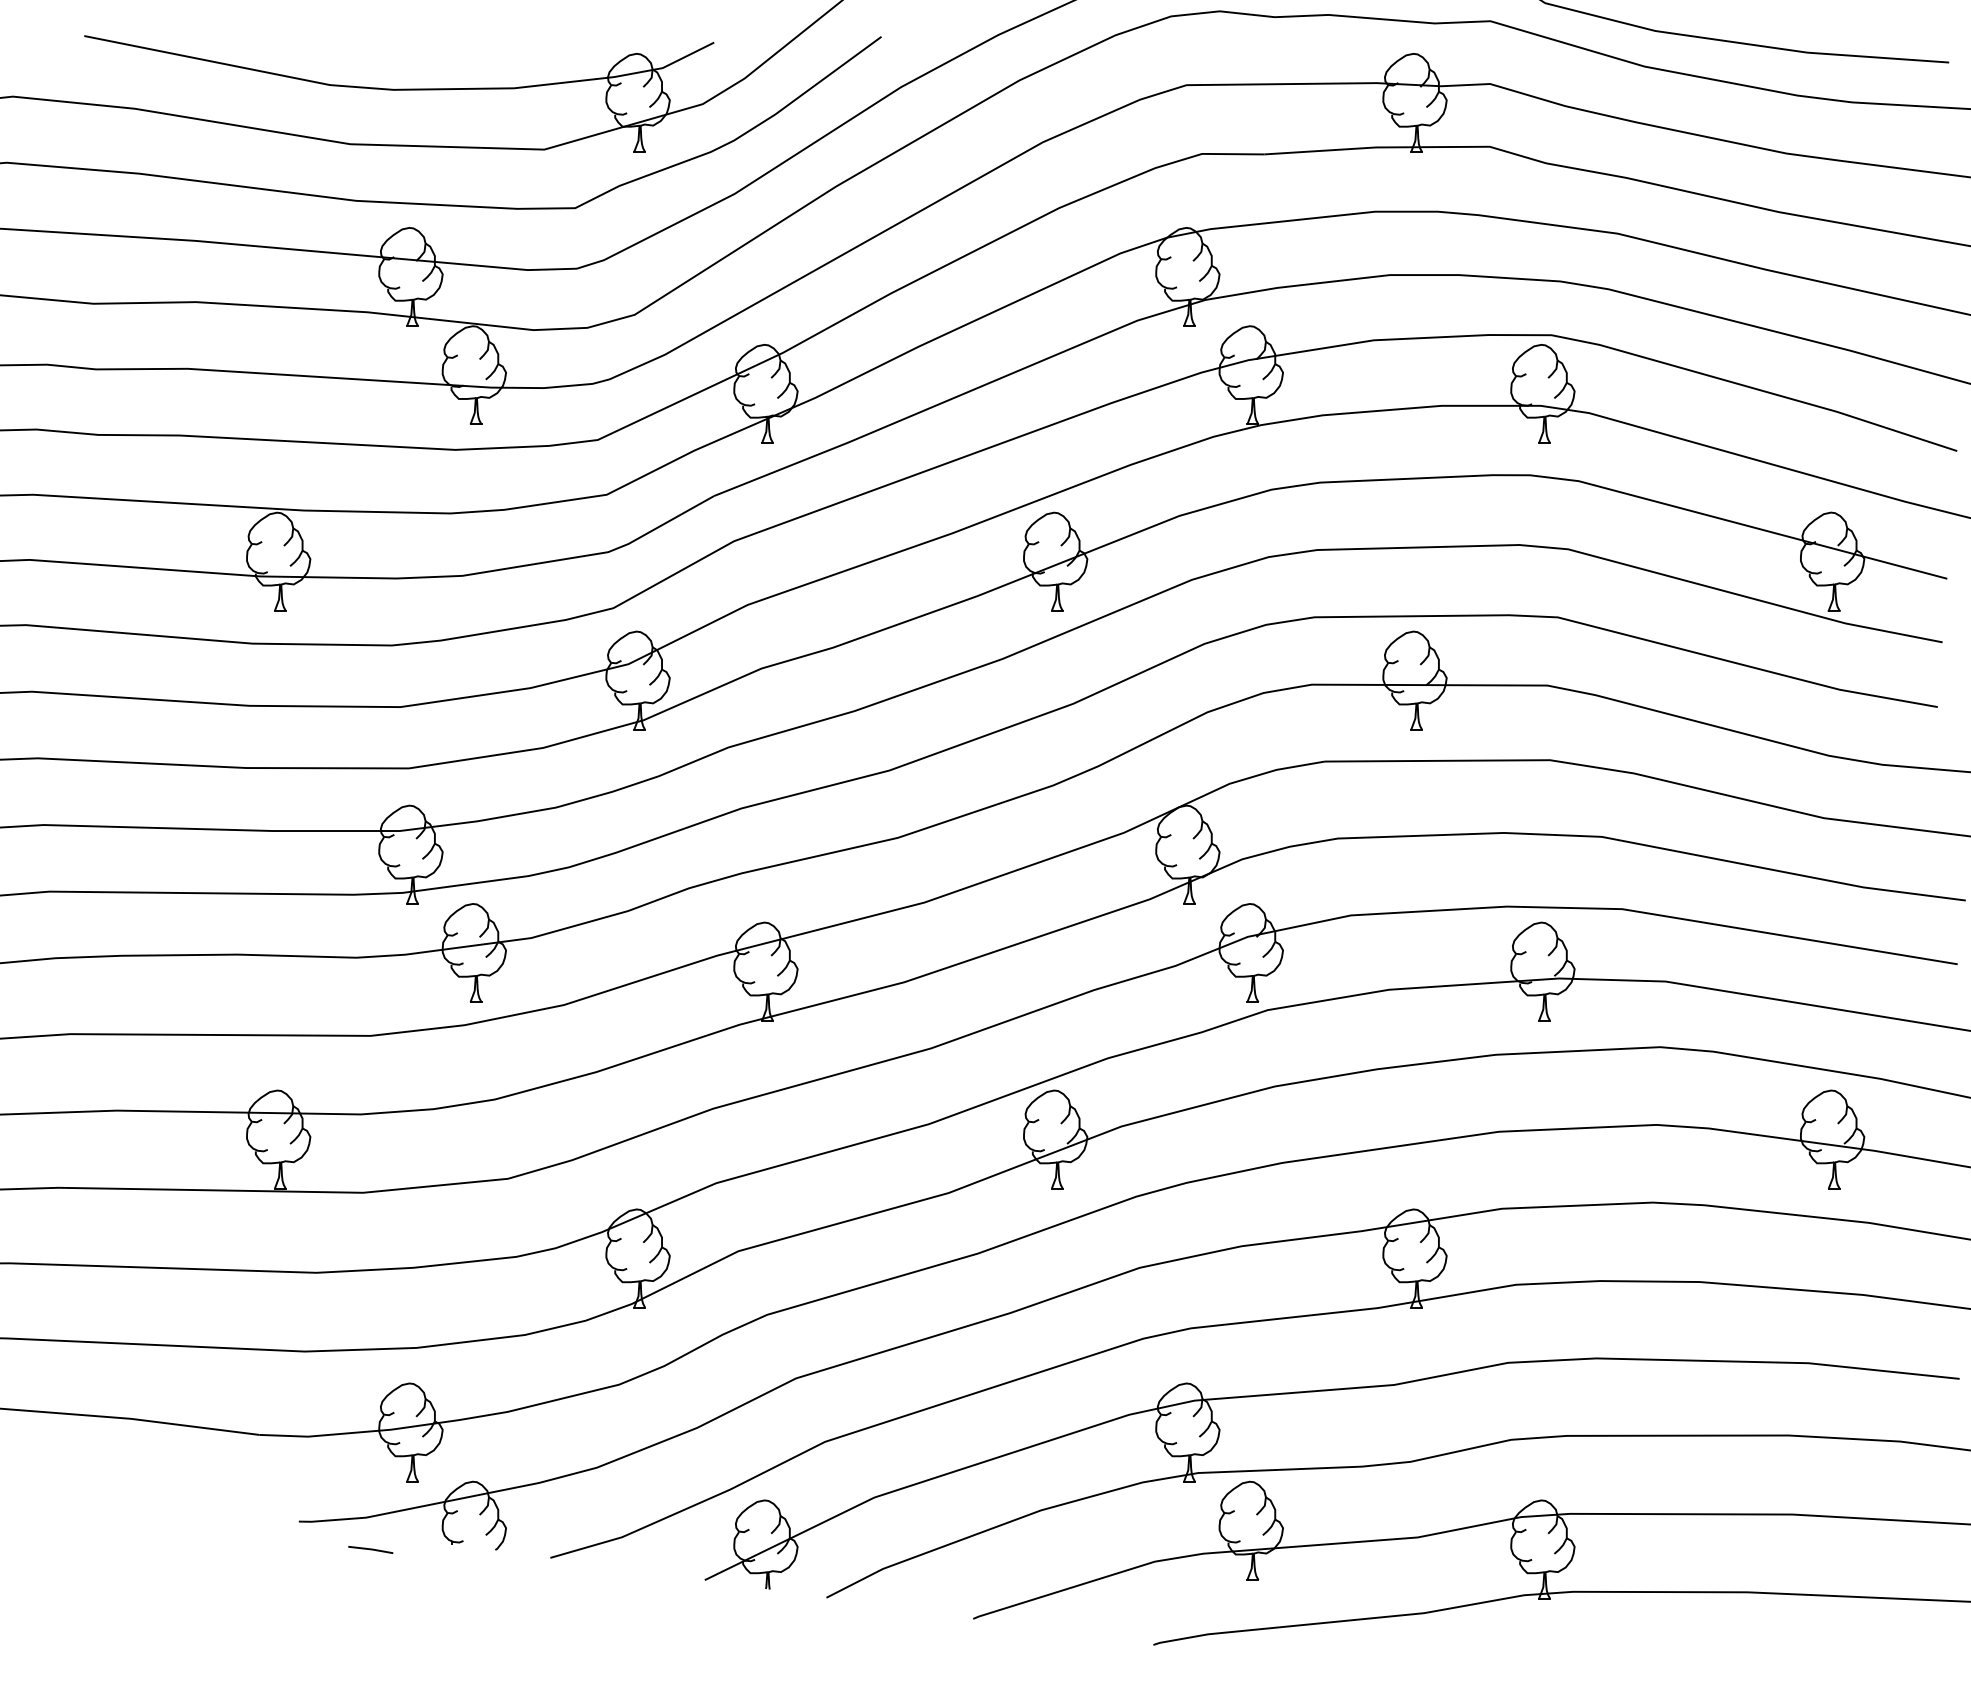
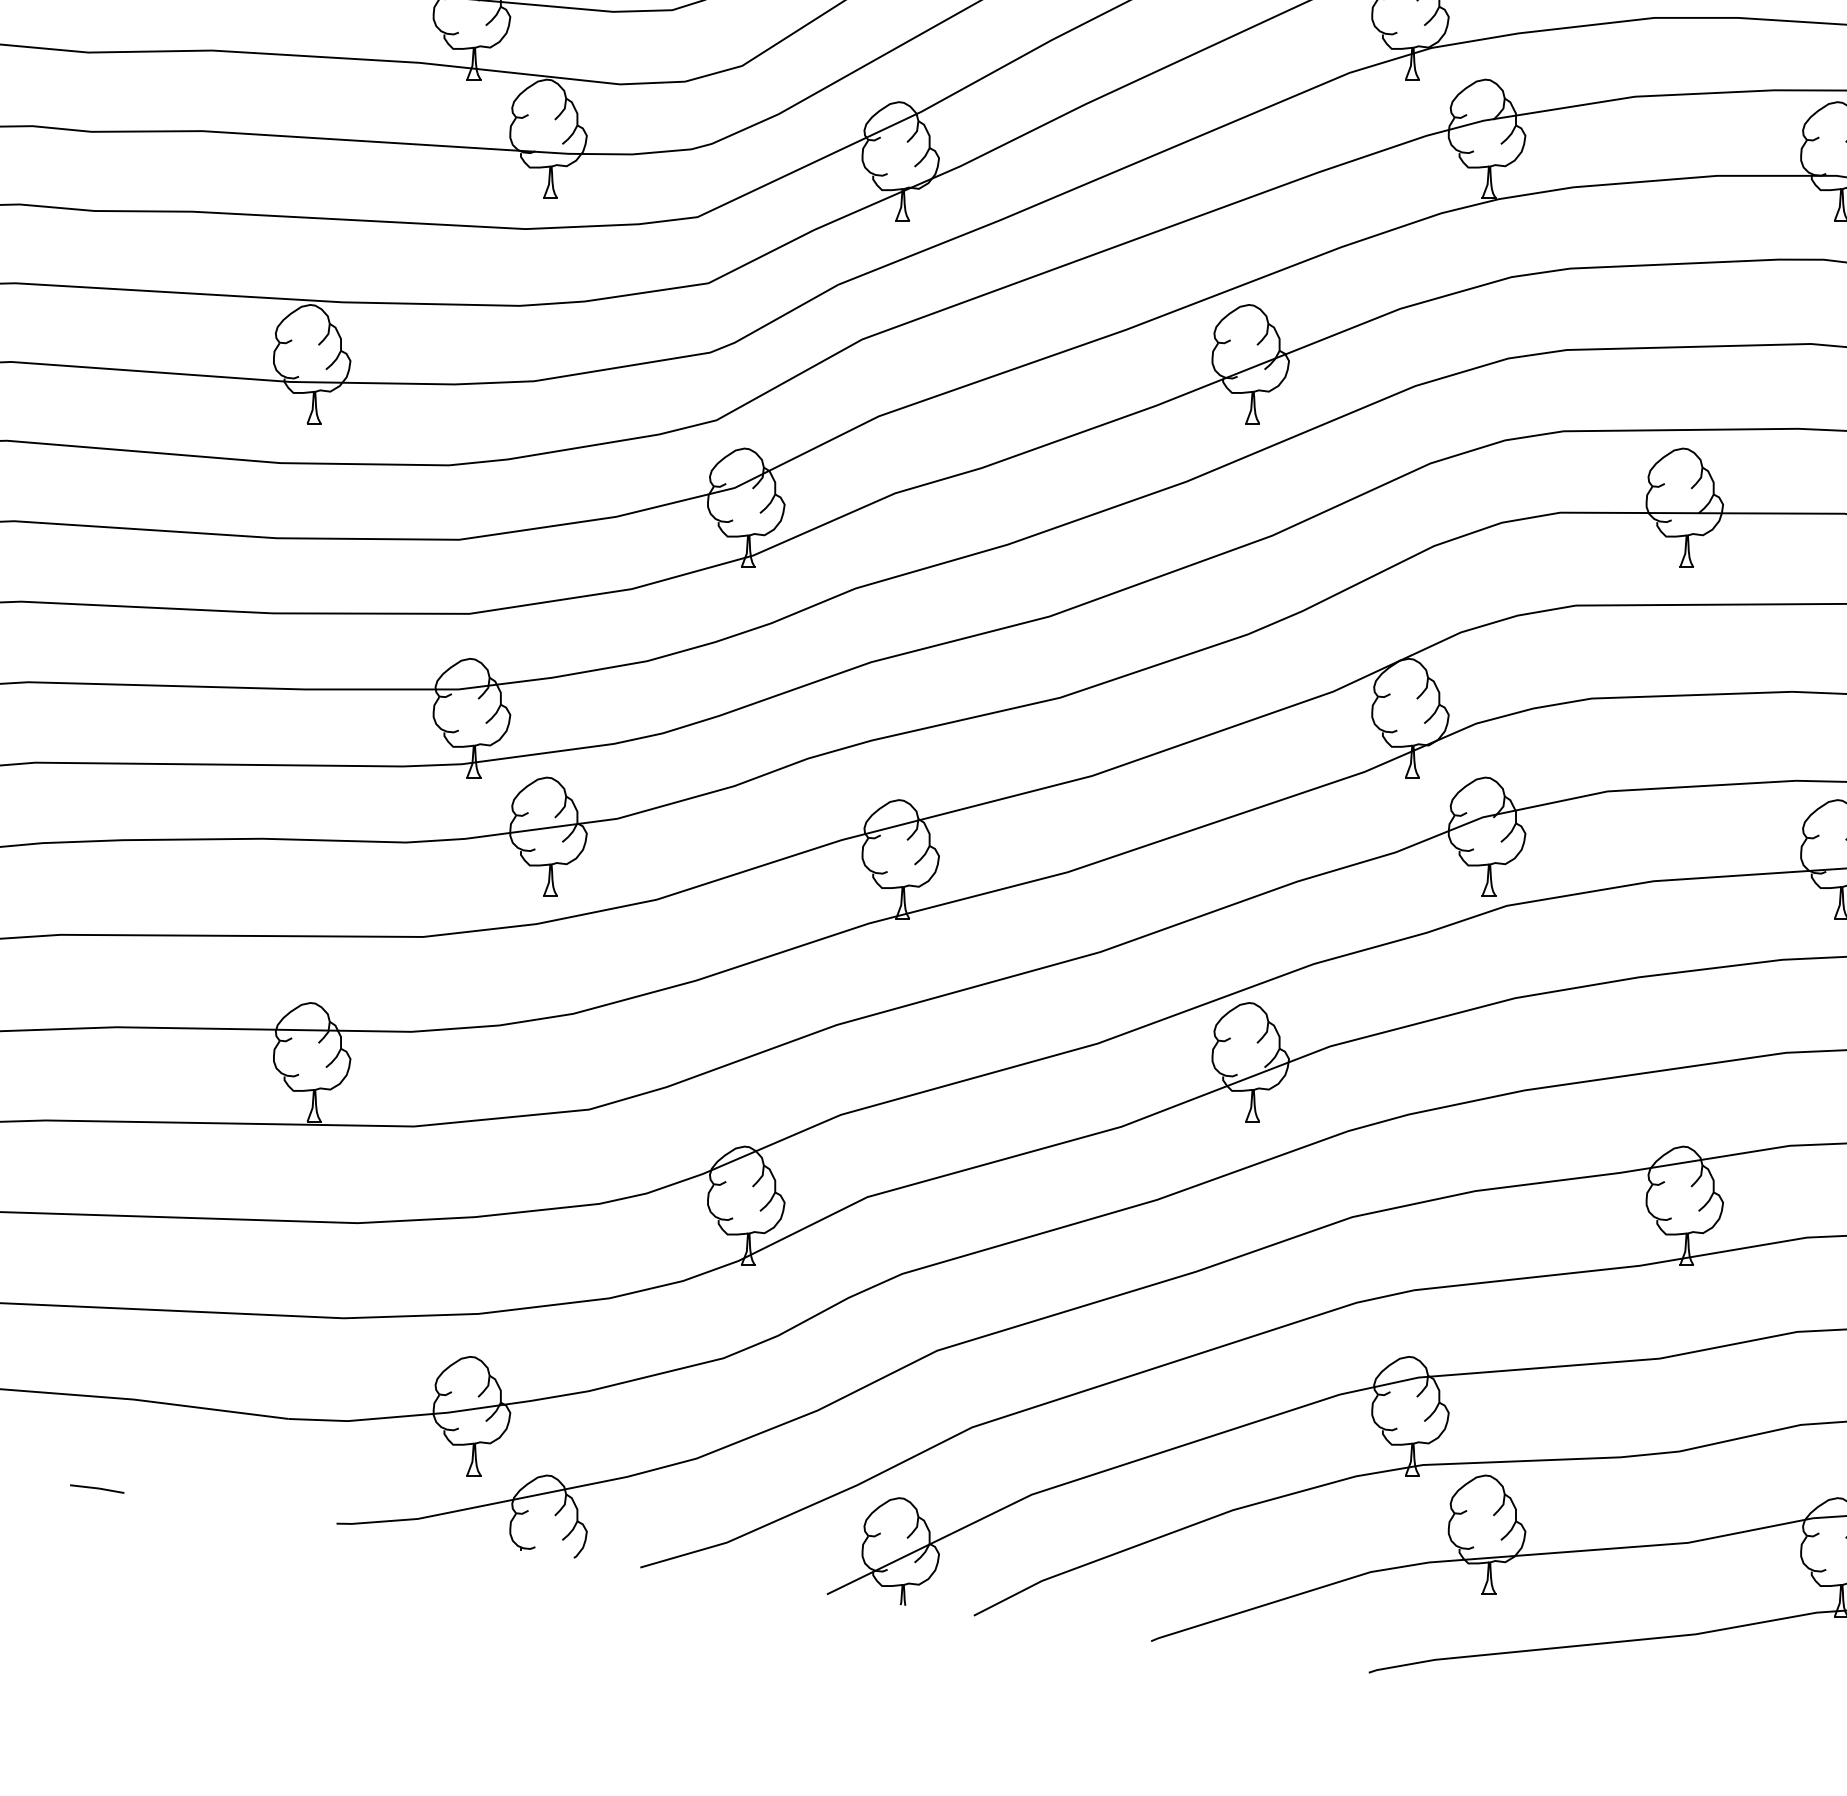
line: (370, 1549) -> (96, 1488), moved

